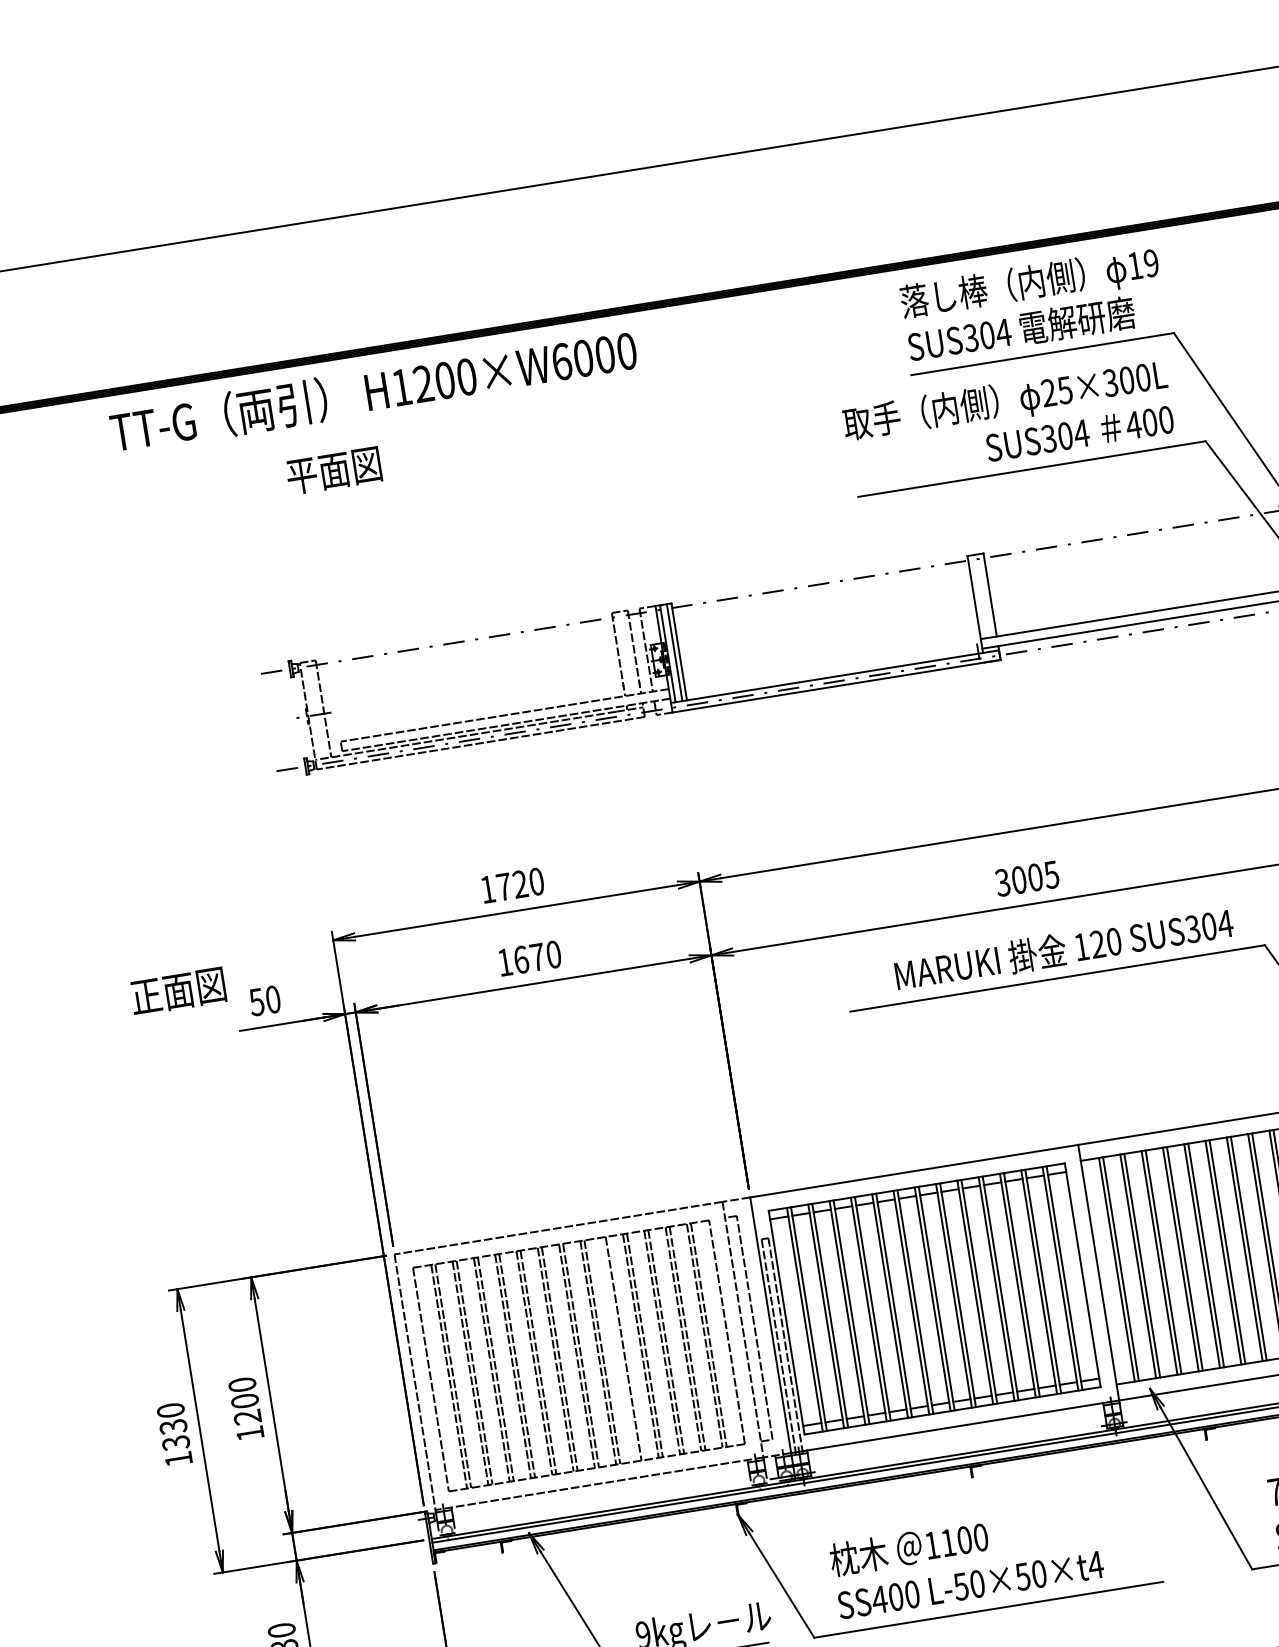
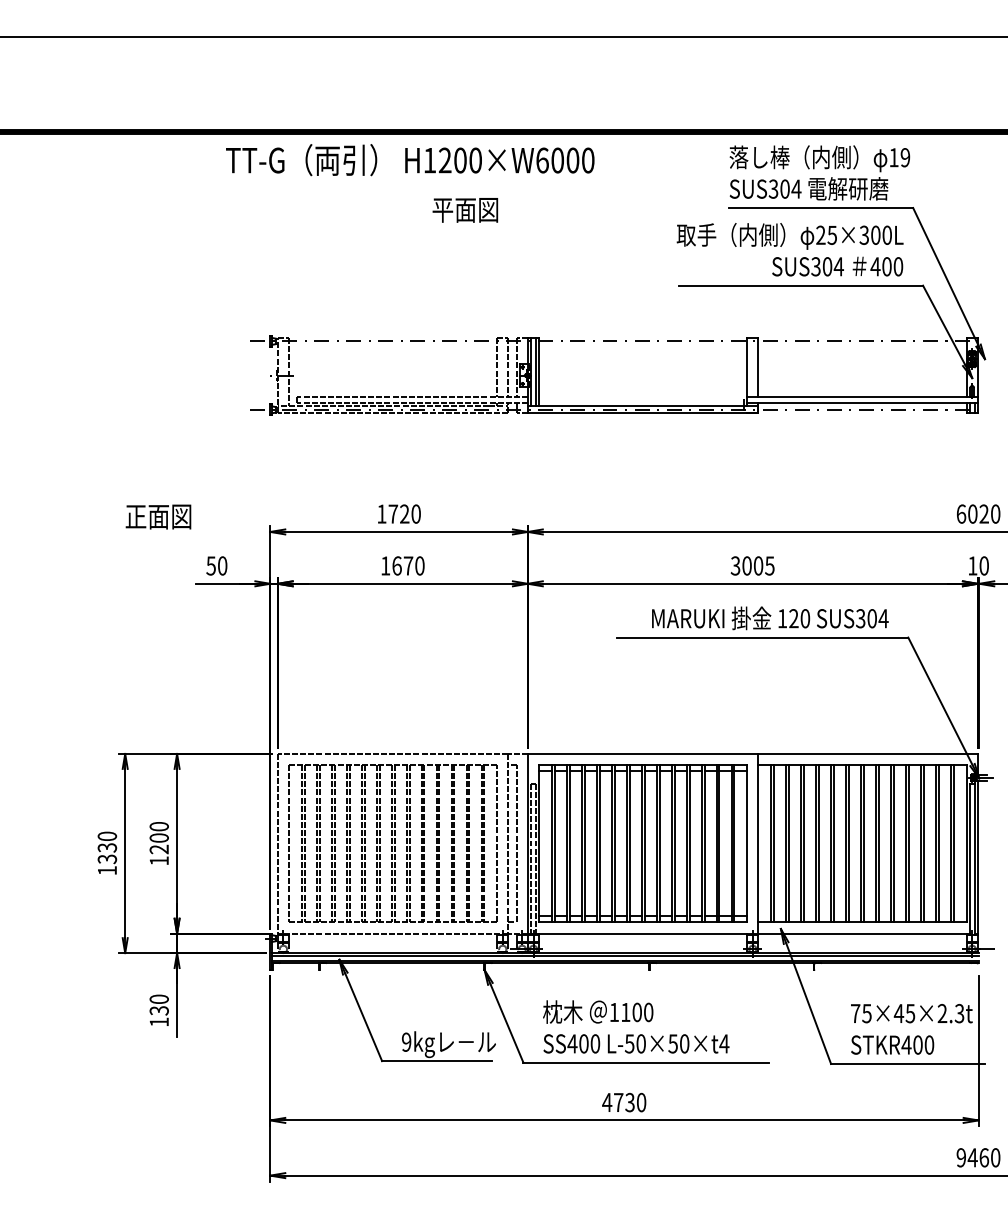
text: (374, 391) -> (410, 160), moved
text: (334, 471) -> (465, 210), moved
text: (178, 990) -> (158, 516), moved
line: (619, 1349) -> (421, 843), added

